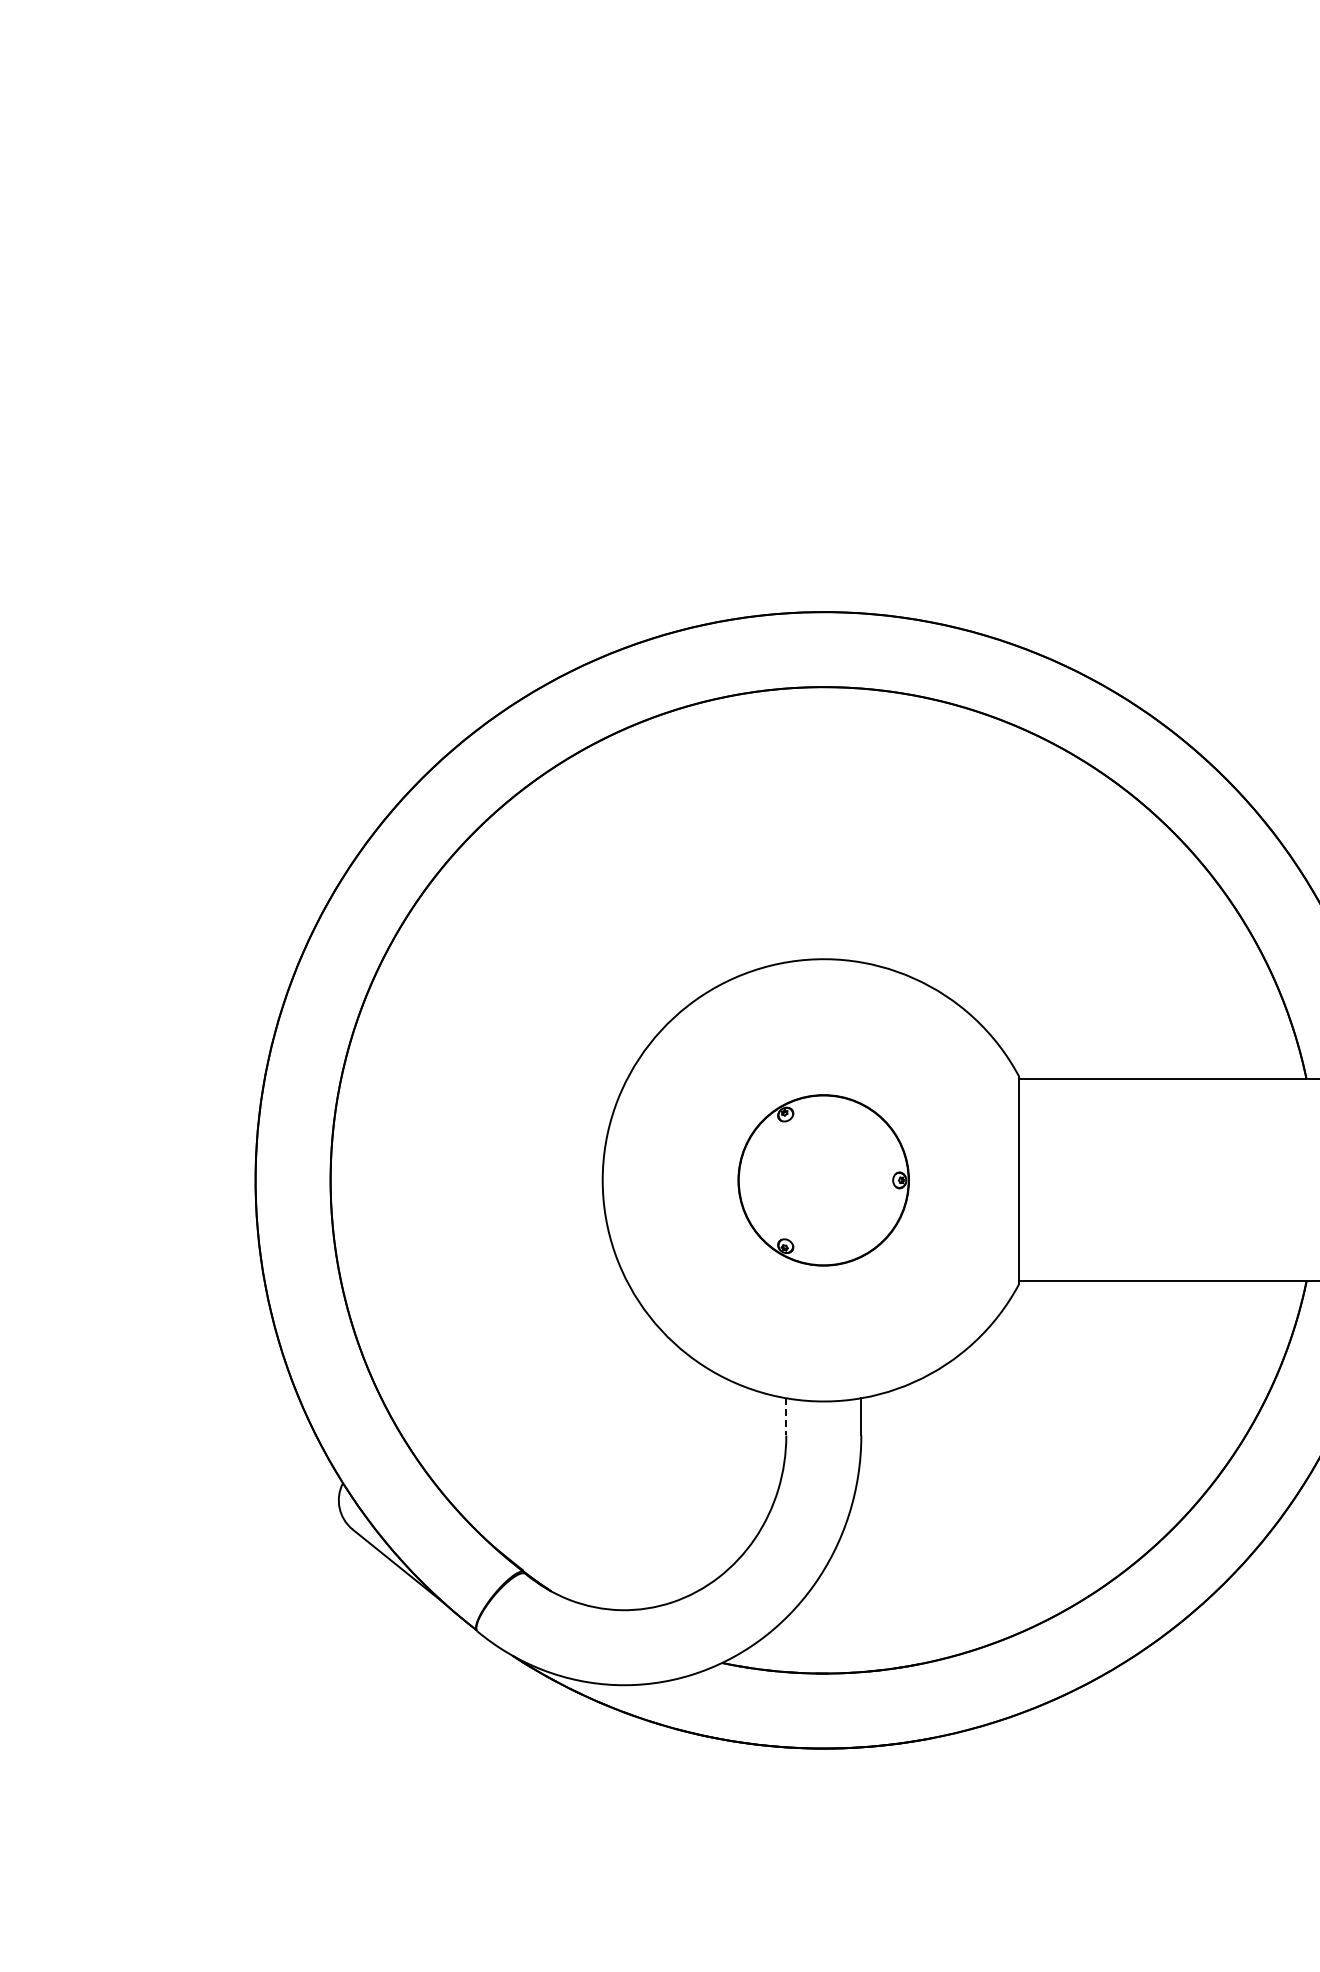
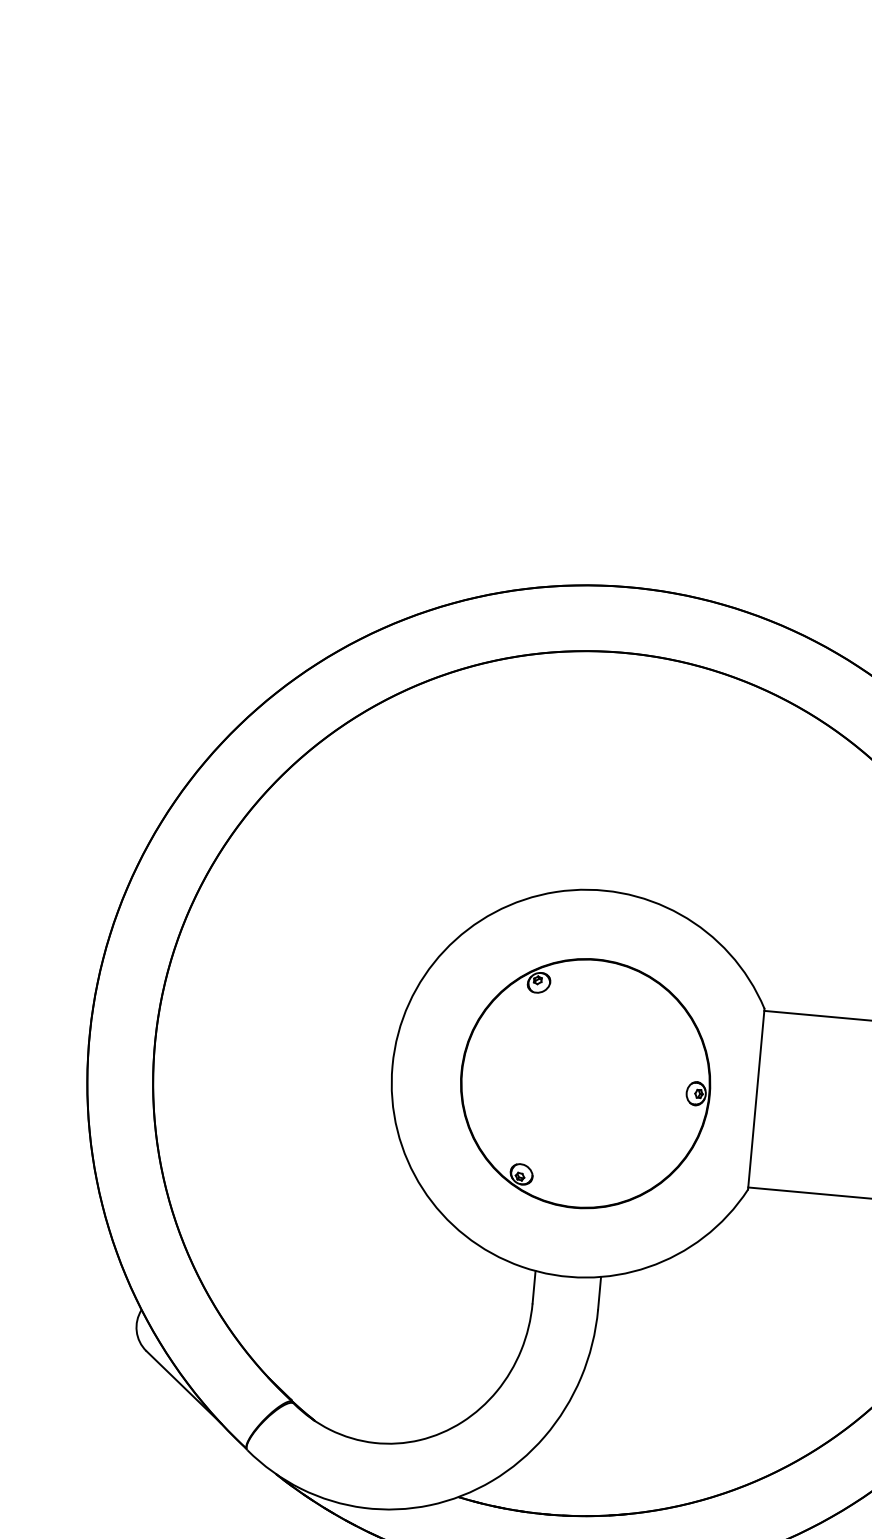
part: (823, 1180) -> (585, 1083), size x1.67
line: (786, 1416) -> (534, 1286), dashed -> solid

